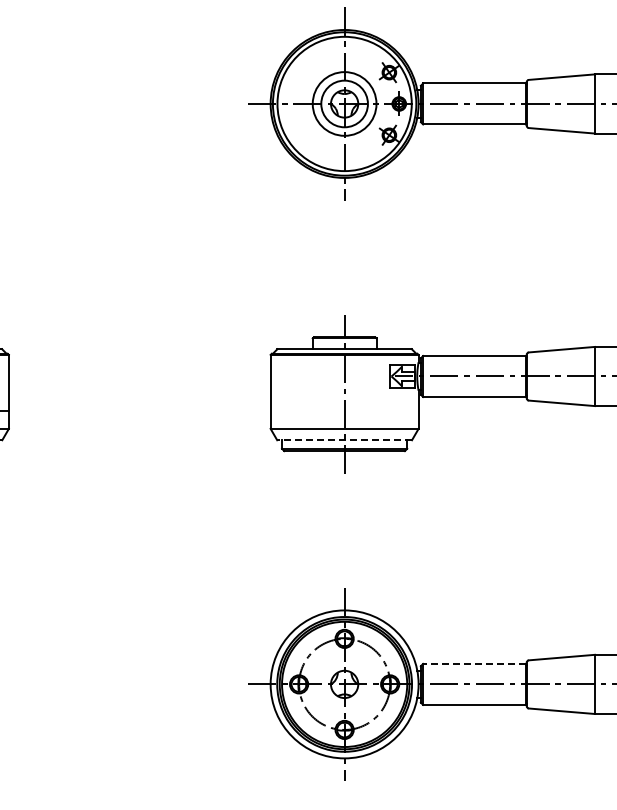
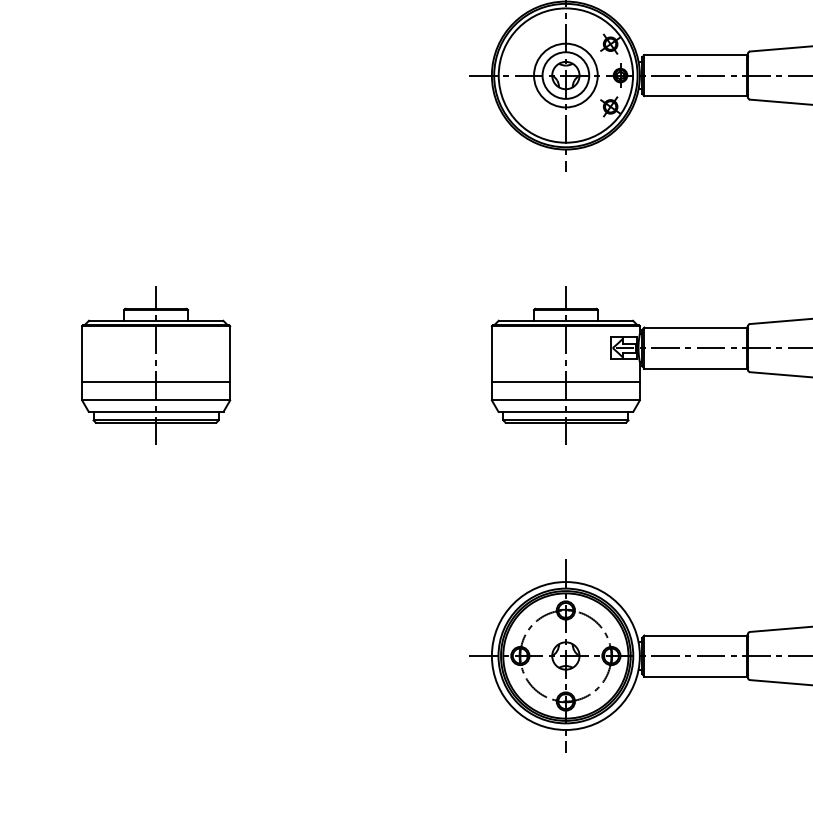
line: (344, 410) -> (565, 382), added
line: (344, 439) -> (565, 411), dashed -> solid
line: (474, 663) -> (695, 635), dashed -> solid

